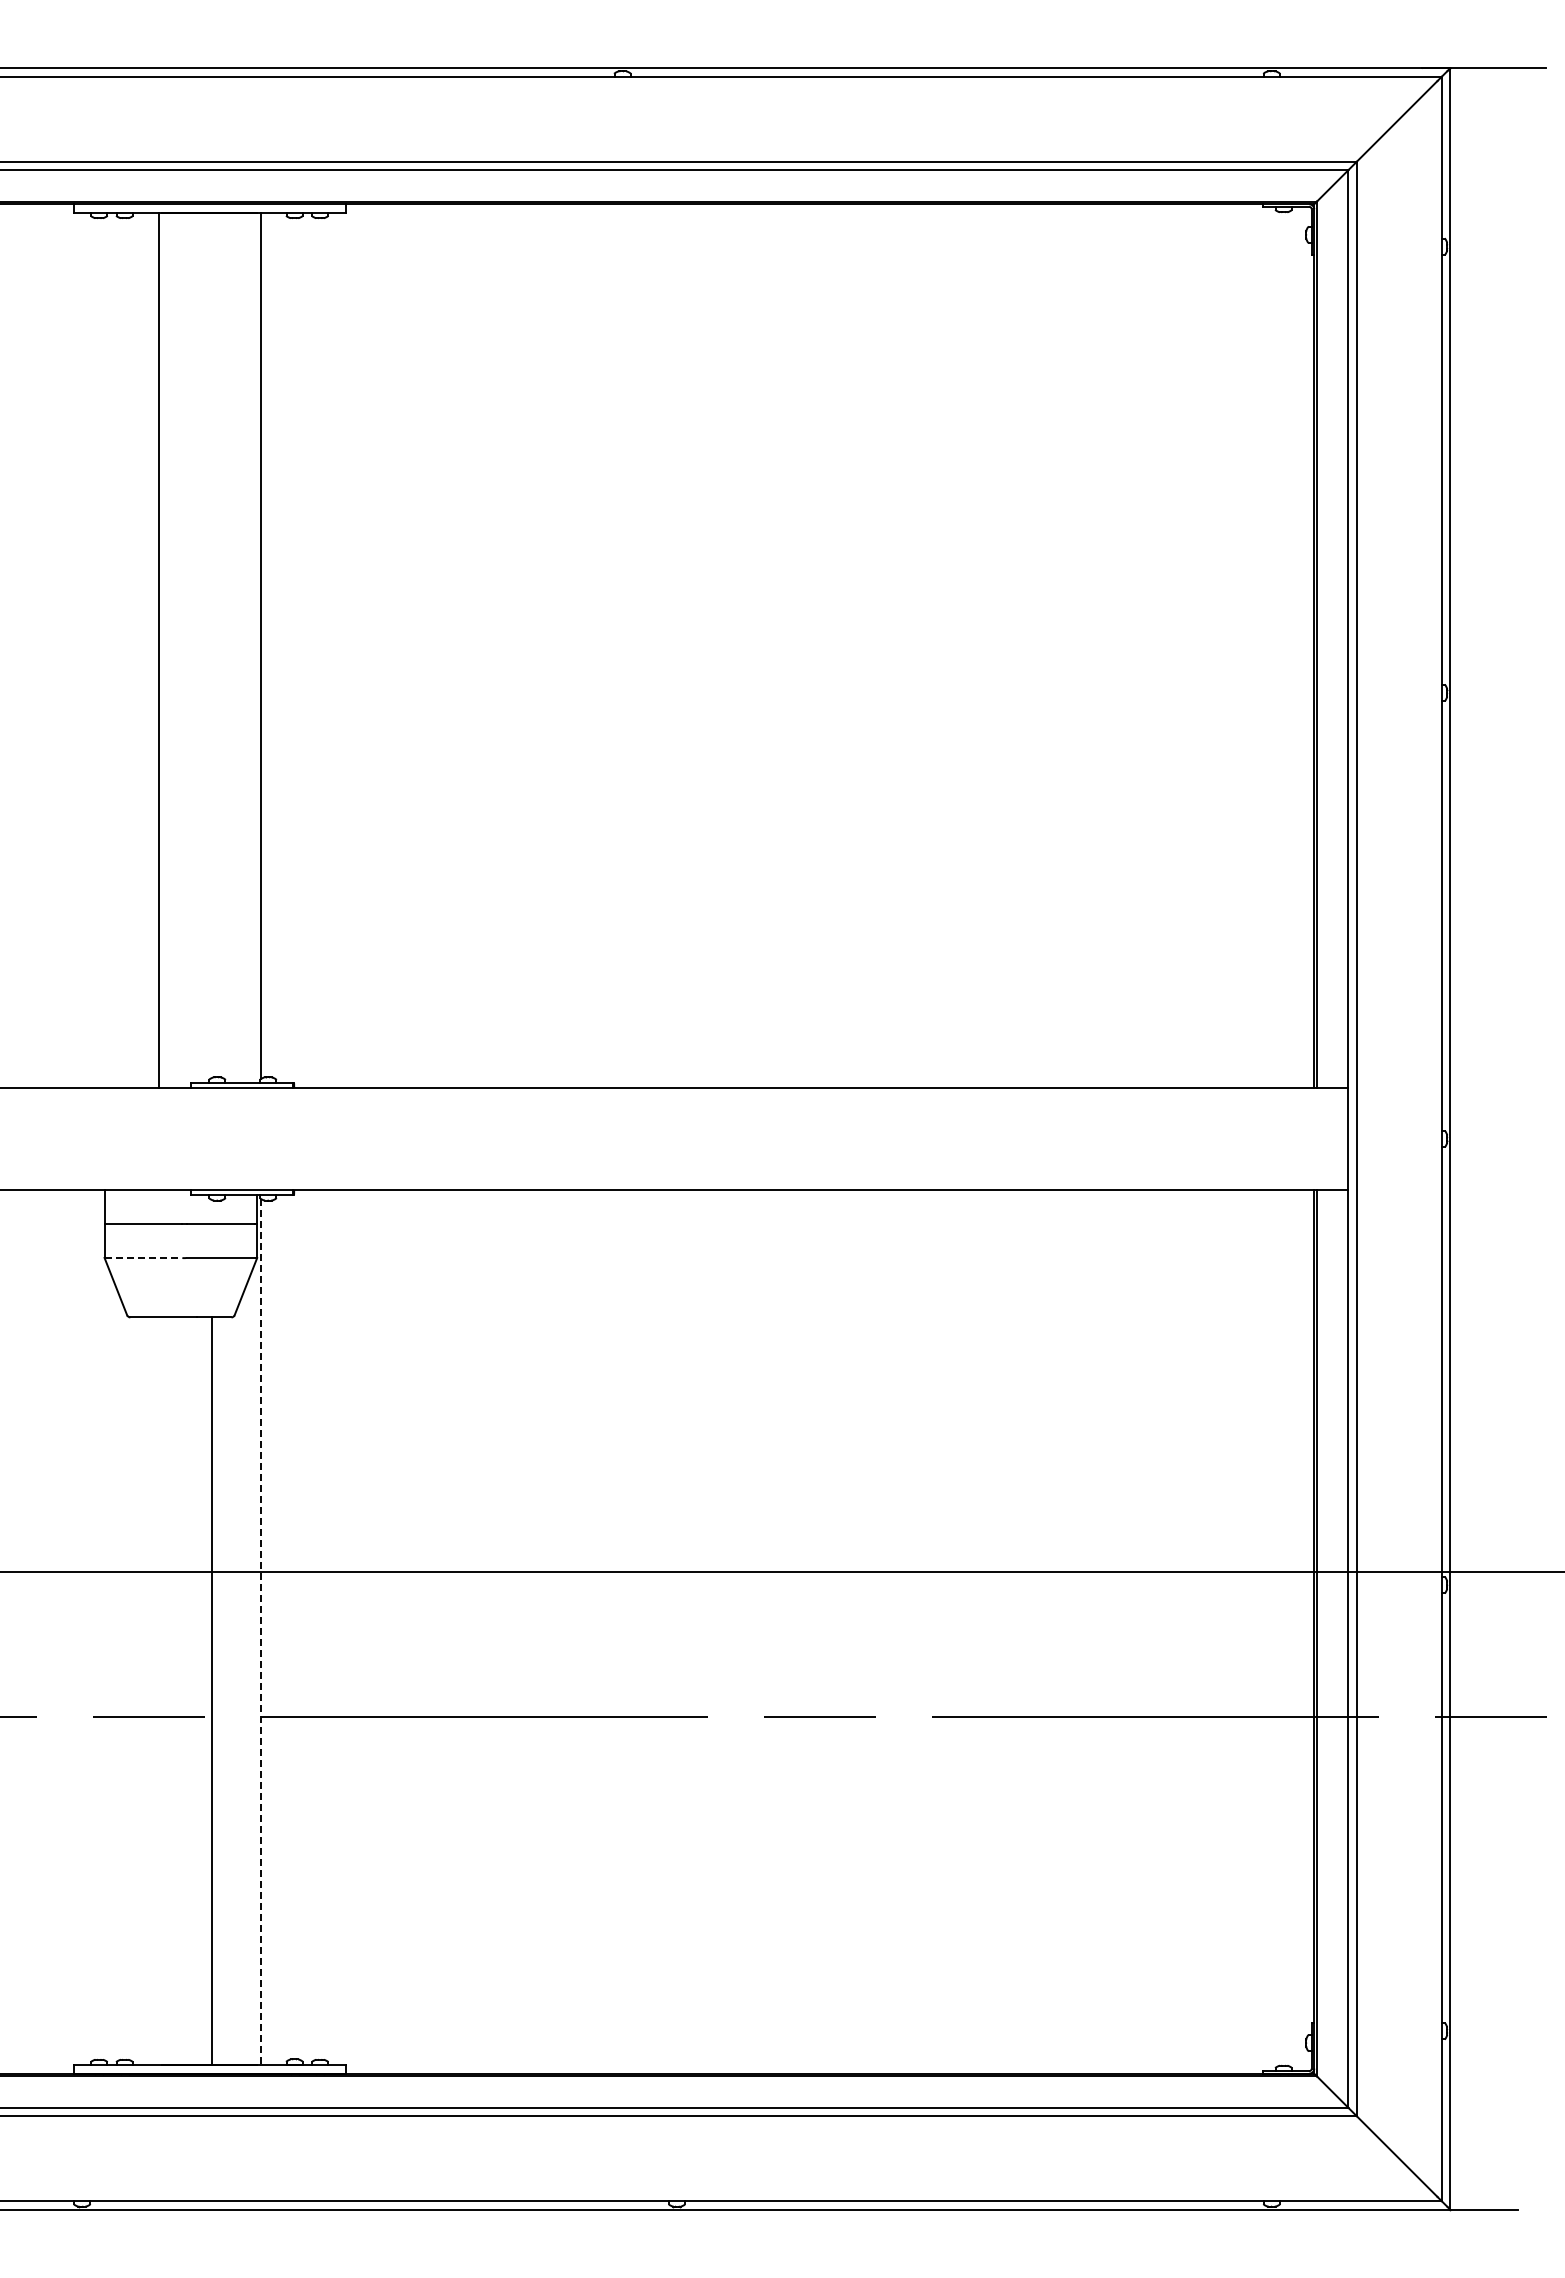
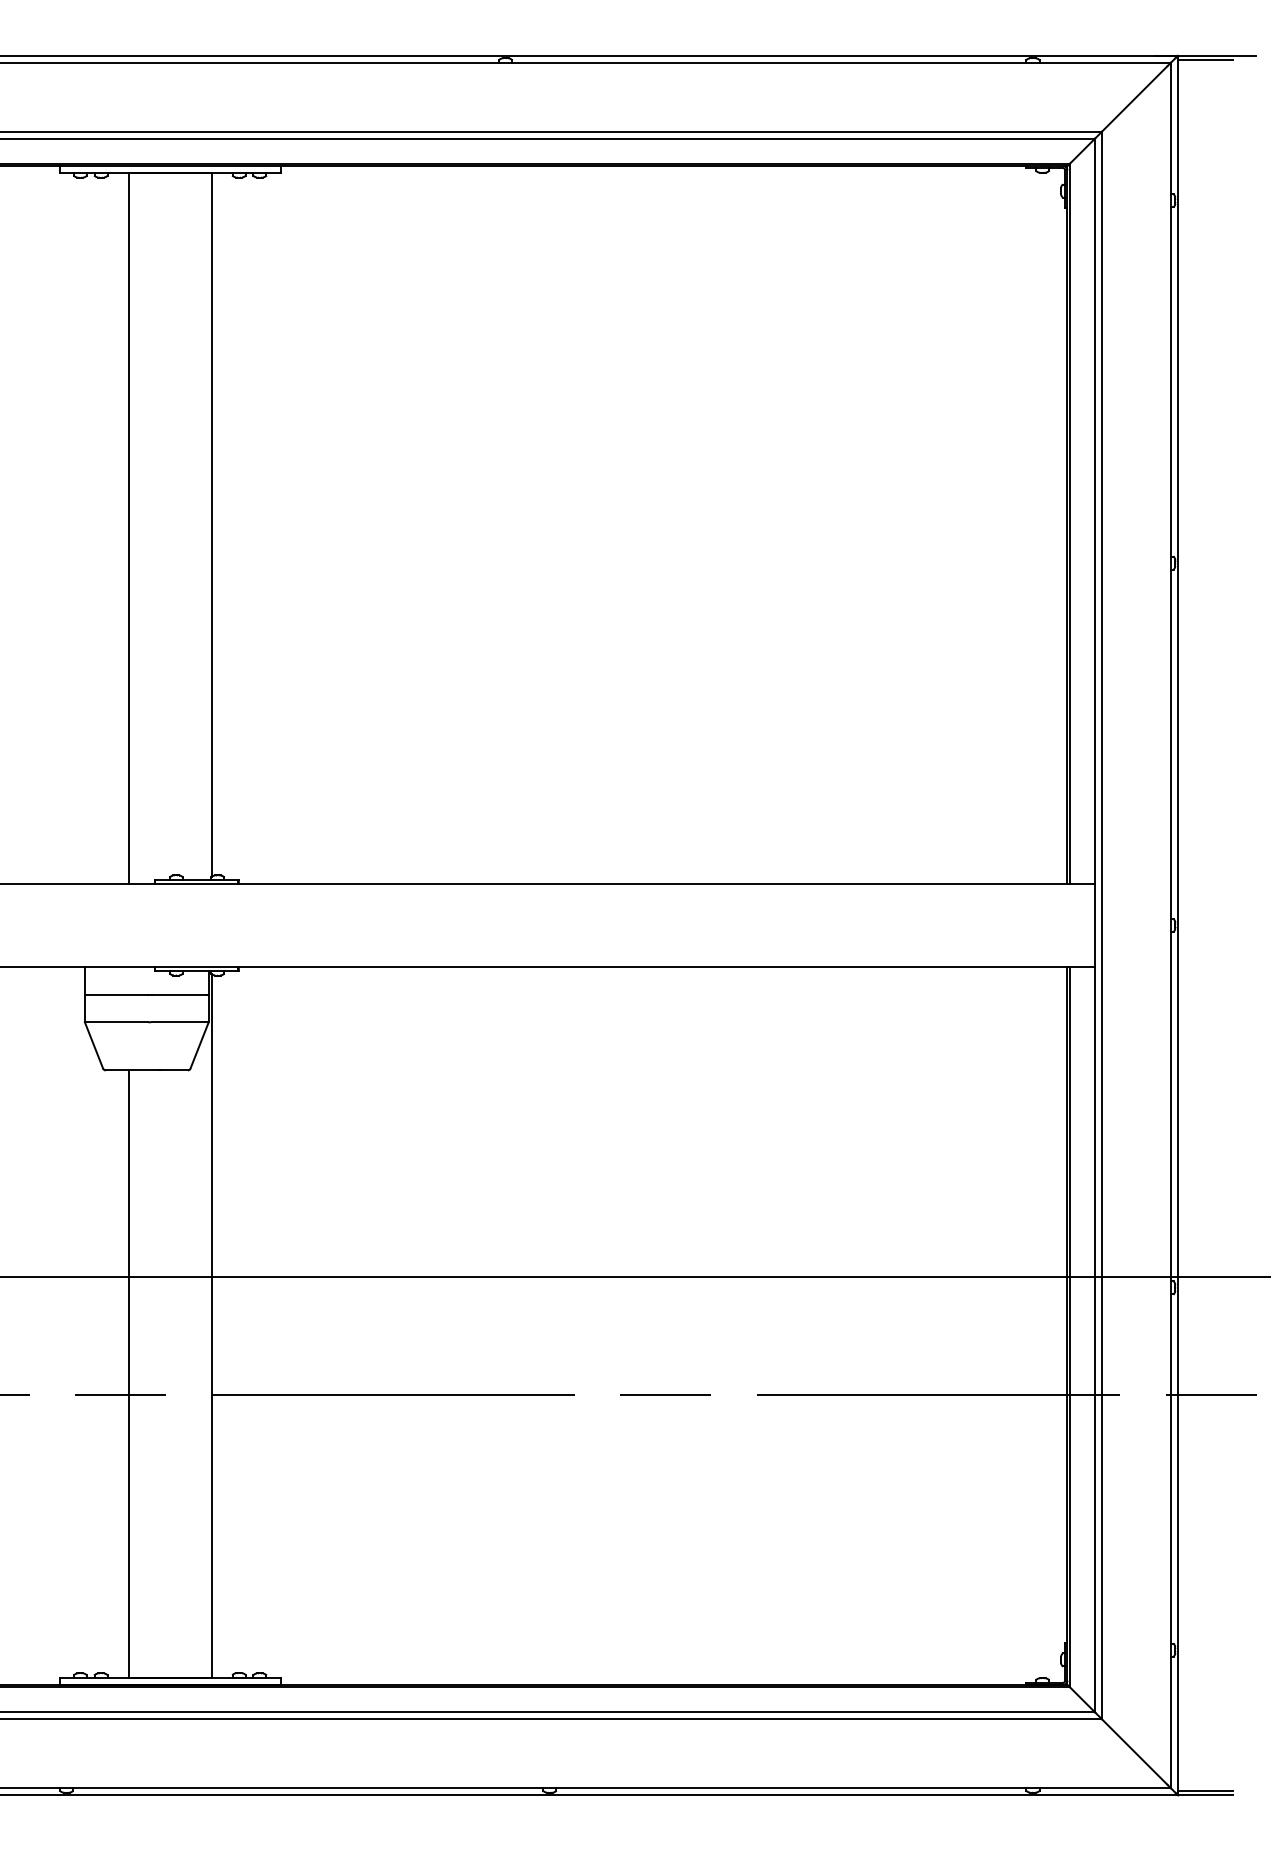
line: (1484, 73) -> (1205, 59), added
line: (143, 1257) -> (116, 1021), dashed -> solid
line: (260, 1632) -> (211, 1326), dashed -> solid
line: (211, 1691) -> (128, 1374), moved
line: (1484, 2204) -> (1205, 1791), added

